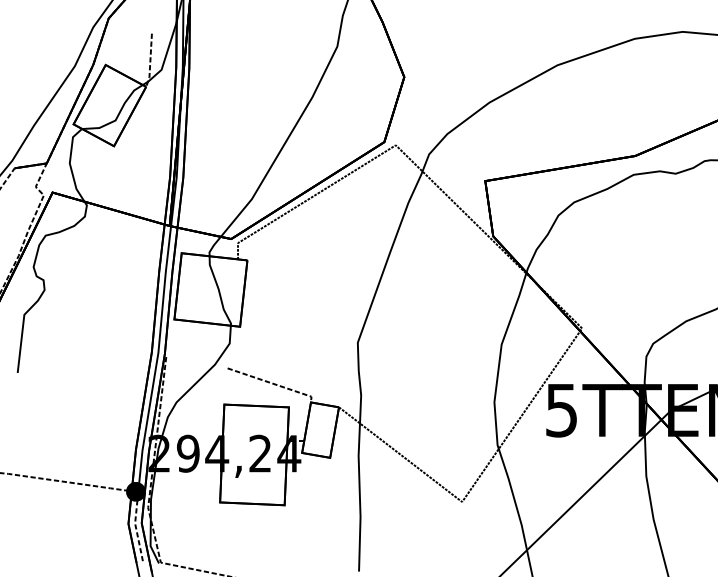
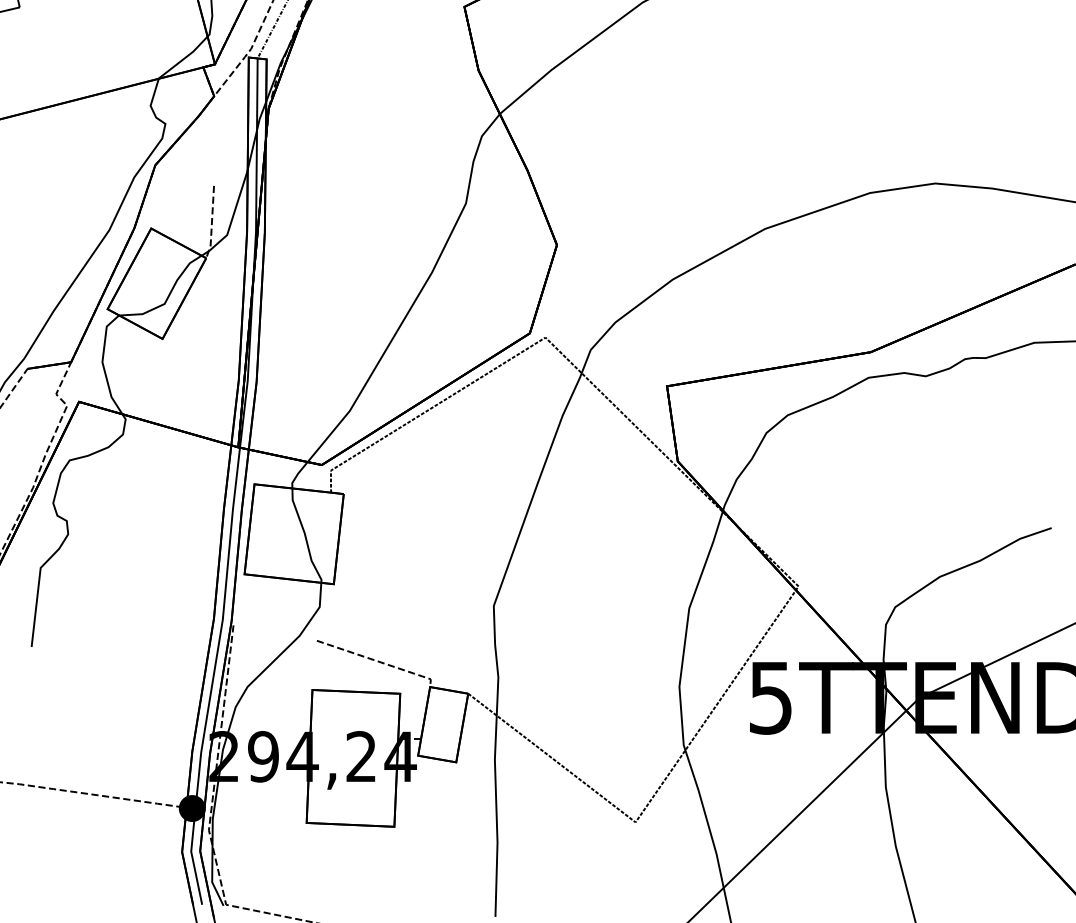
line: (136, 527) -> (192, 857), dashed -> solid

